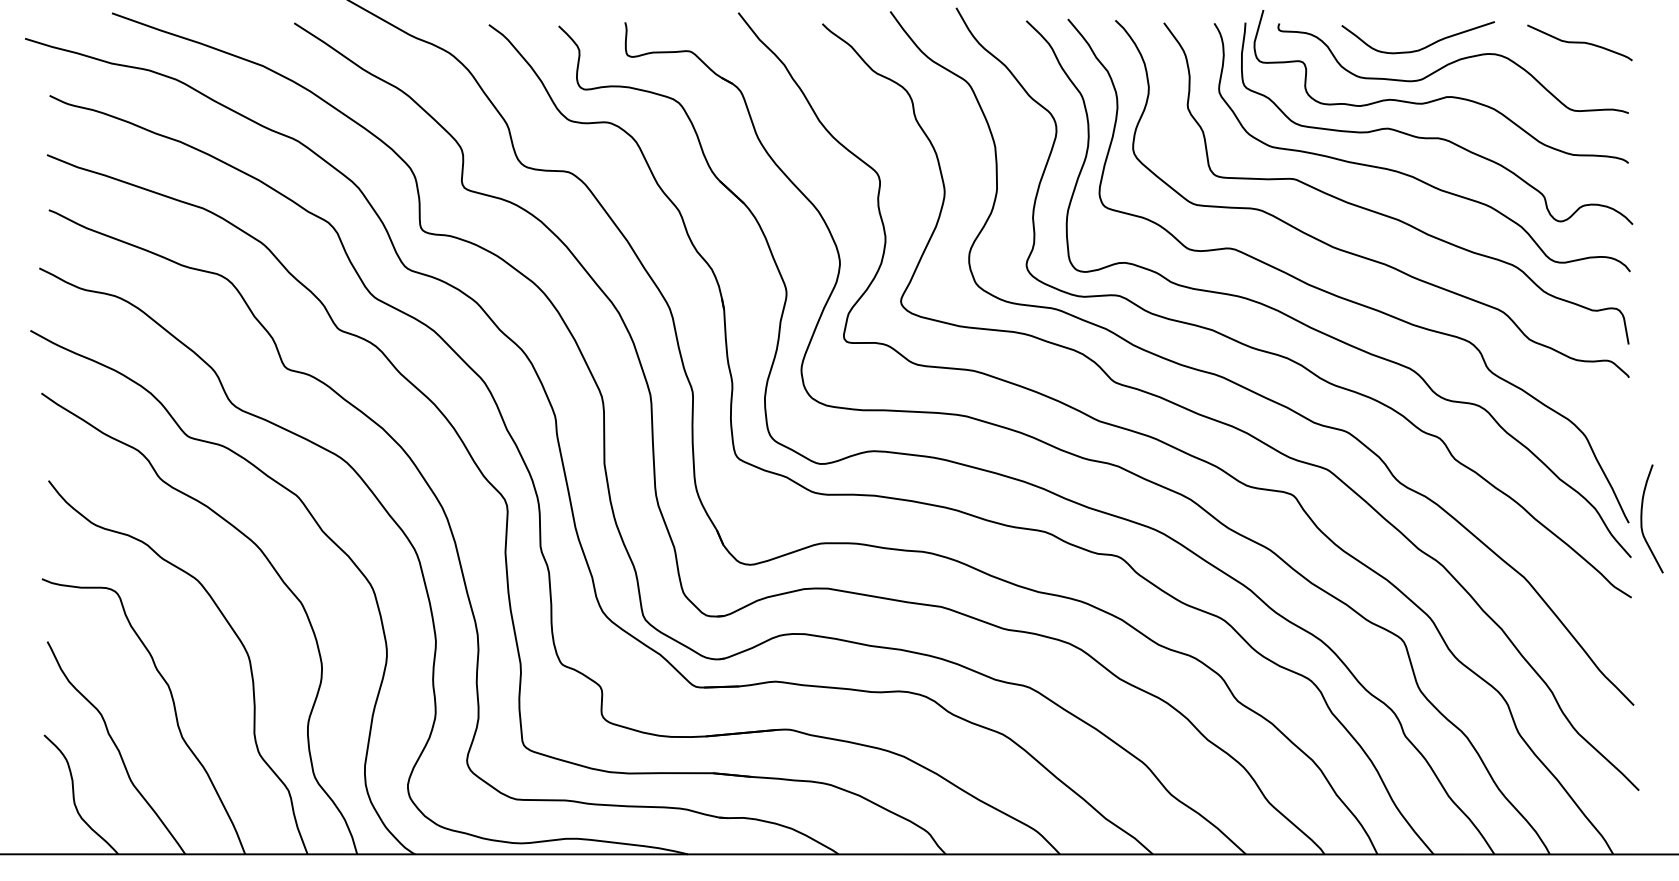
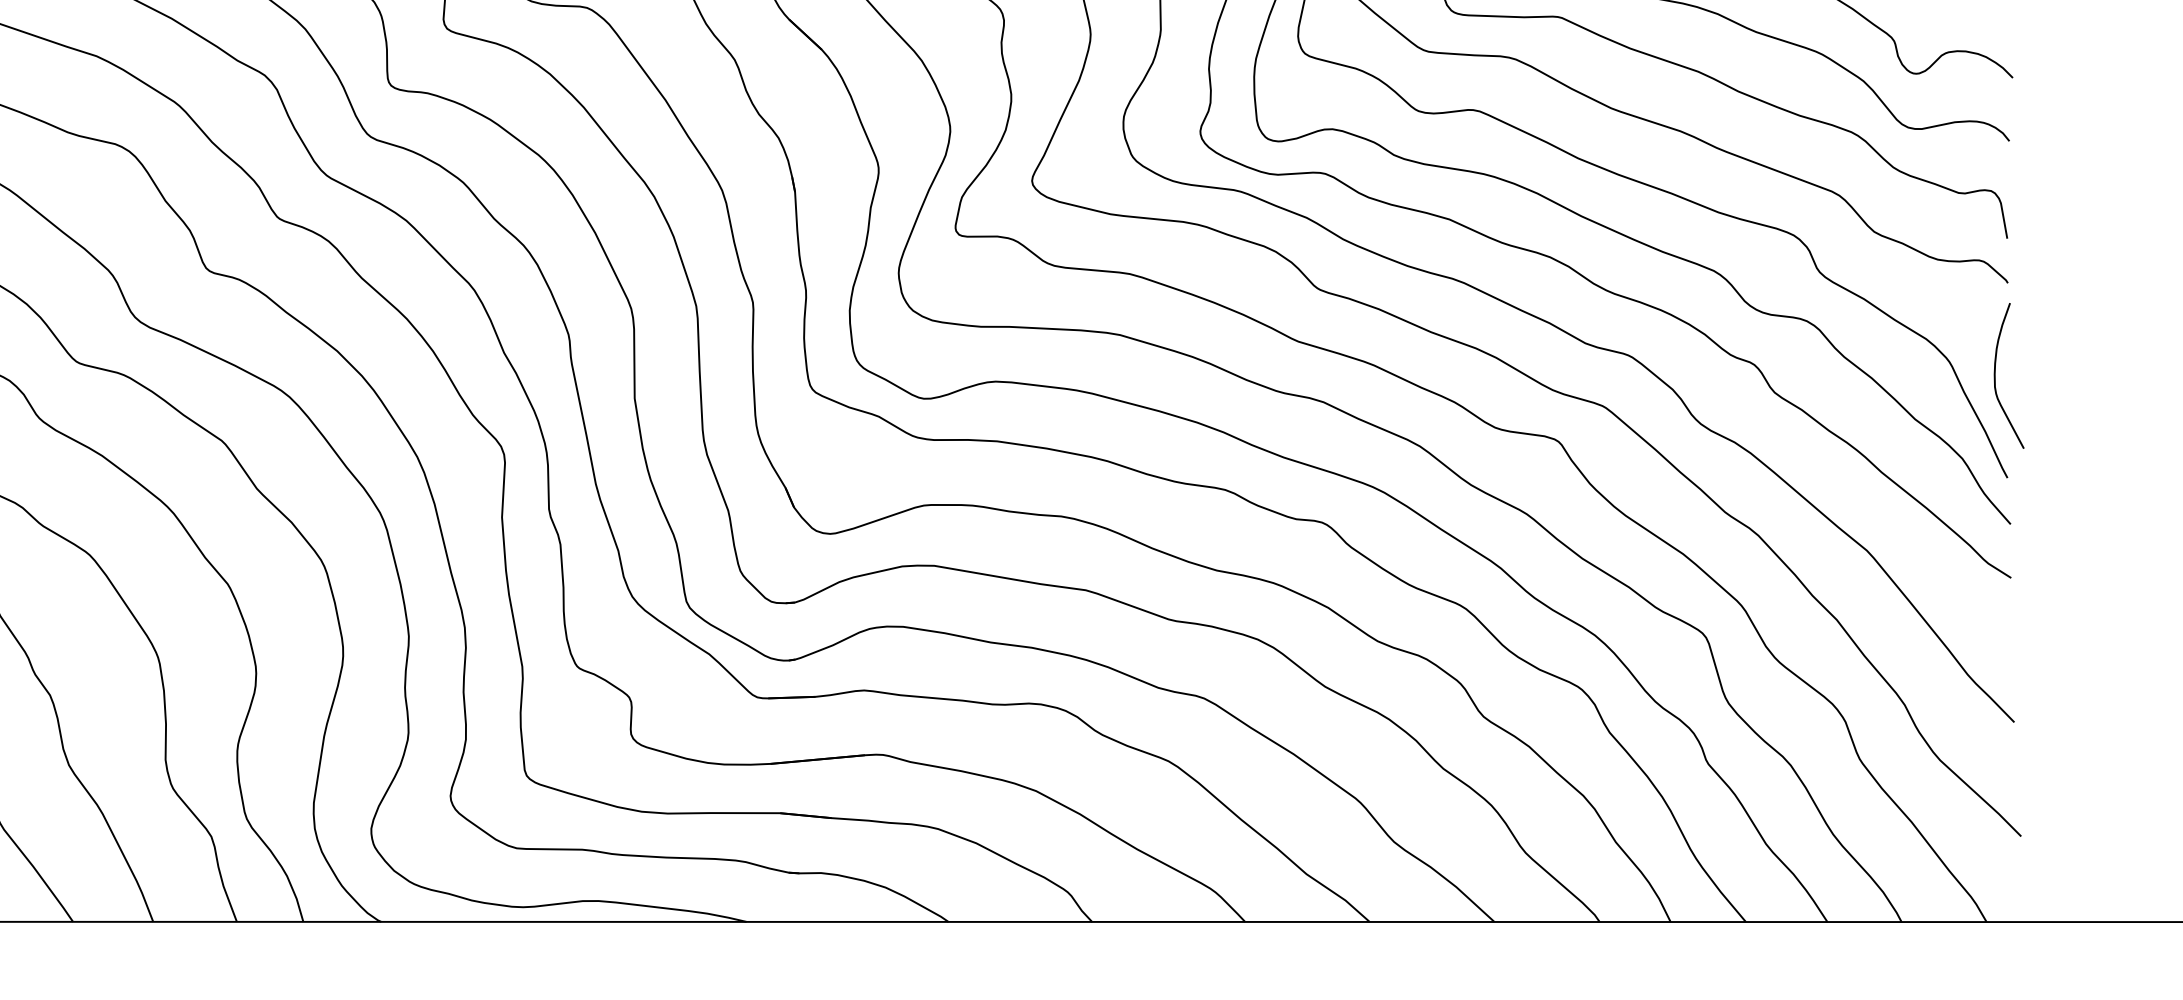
curve: (1642, 518) -> (1996, 375), moved

